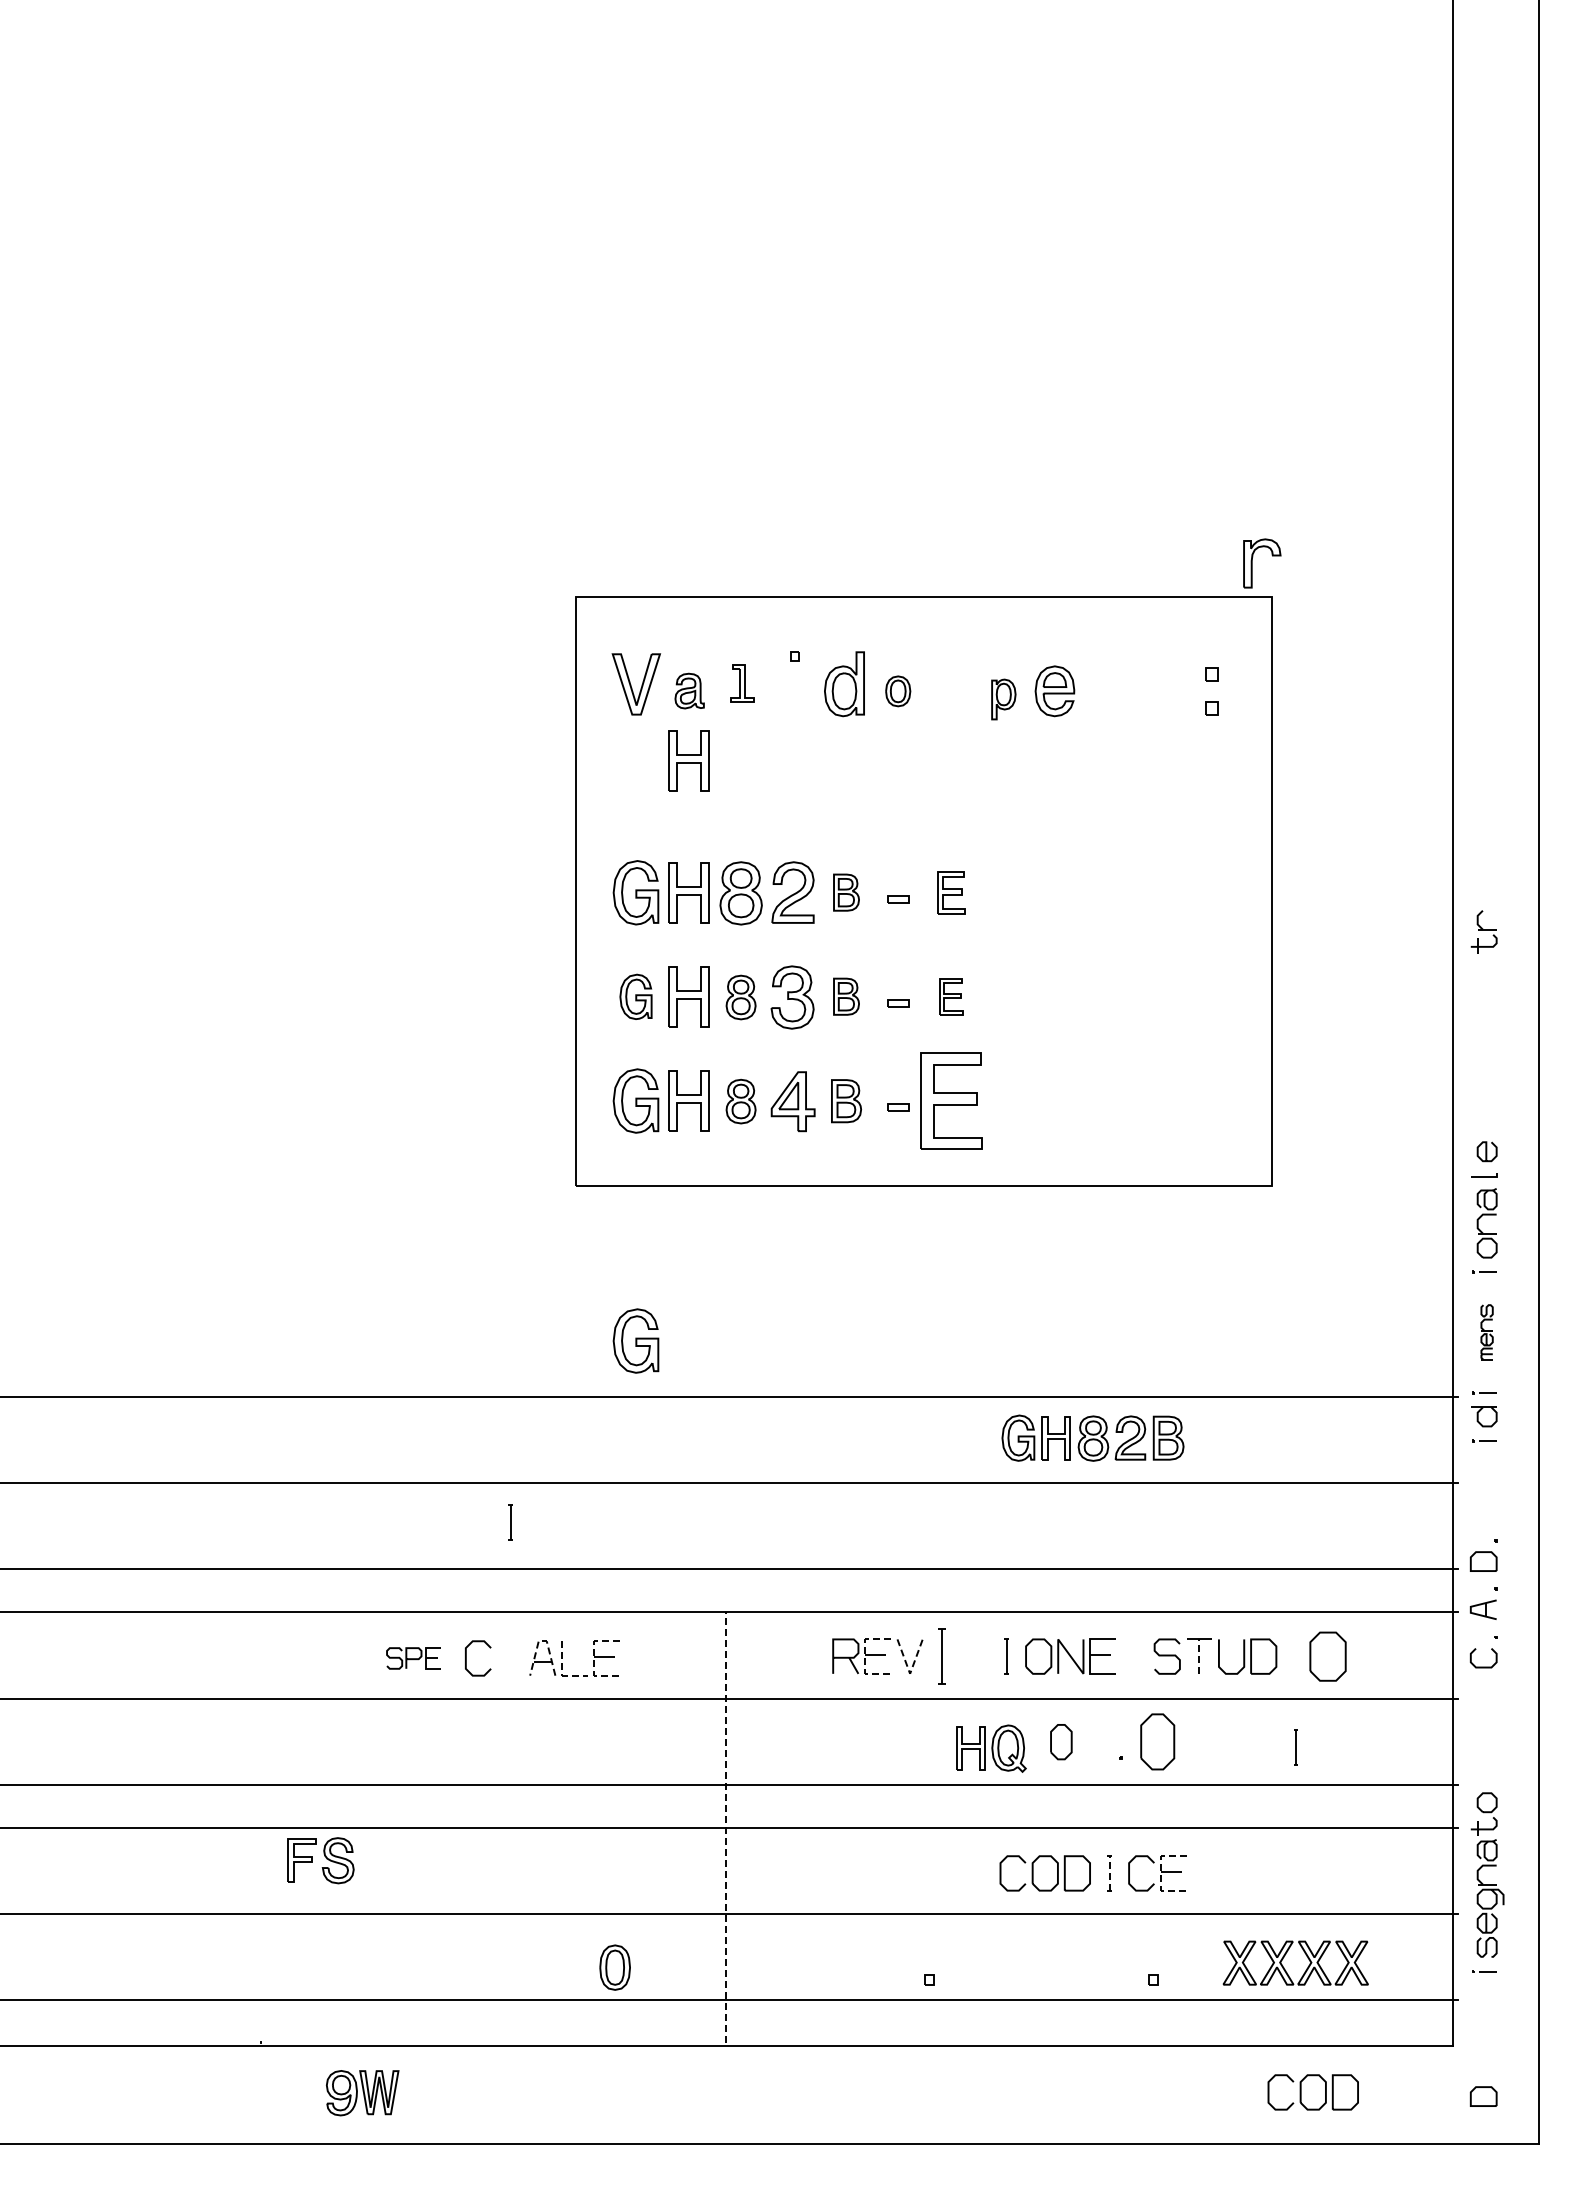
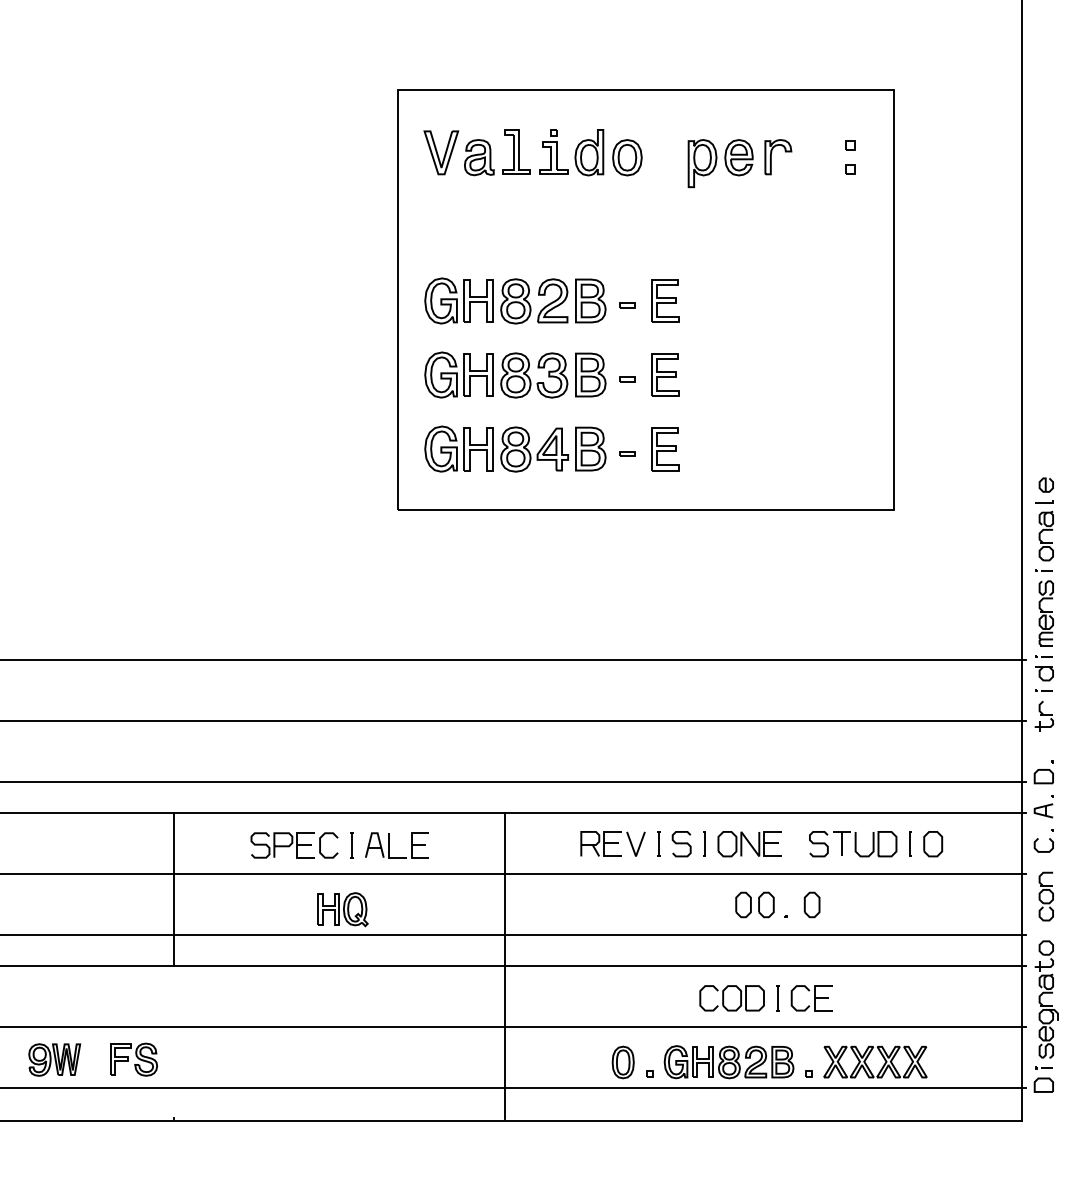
part: (1252, 563) -> (771, 157), moved
part: (742, 683) -> (516, 152), size x1.67
part: (689, 690) -> (479, 157), size x1.43
part: (898, 691) -> (627, 157), size x1.67
part: (795, 692) -> (554, 158), added
part: (1003, 699) -> (702, 163), size x1.67
part: (688, 760) -> (478, 206), removed
part: (846, 892) -> (590, 300), size x1.67
part: (950, 892) -> (664, 300), size x1.43
part: (1483, 931) -> (1043, 716), moved
part: (635, 996) -> (440, 374), size x1.43
part: (846, 996) -> (590, 374), size x1.67
part: (950, 996) -> (664, 374), size x1.67
part: (740, 997) -> (515, 375), size x1.43
part: (950, 1100) -> (664, 448), size x0.62
part: (740, 1101) -> (515, 449), size x1.43
part: (846, 1101) -> (590, 449), size x1.43
part: (1486, 1332) -> (1045, 613), size x1.67
part: (635, 1340) -> (440, 619), removed
part: (1092, 1437) -> (728, 1061), moved
part: (510, 1522) -> (351, 845), moved
line: (542, 1641) -> (374, 833), dashed -> solid
part: (942, 1656) -> (659, 844), size x0.62
curve: (973, 1656) -> (681, 844), added
line: (1199, 1656) -> (841, 844), dashed -> solid
part: (1327, 1656) -> (932, 844), size x0.71
line: (865, 1657) -> (604, 844), dashed -> solid
part: (413, 1658) -> (282, 845), size x1.67
line: (594, 1658) -> (411, 845), dashed -> solid
line: (562, 1671) -> (388, 854), dashed -> solid
line: (910, 1673) -> (636, 856), dashed -> solid
line: (260, 1719) -> (174, 888), added
part: (1486, 1729) -> (1045, 895), added
part: (1093, 1742) -> (766, 905), added
part: (1157, 1742) -> (811, 905), size x0.62
part: (1295, 1747) -> (910, 844), moved
part: (991, 1748) -> (343, 909), moved
line: (725, 1827) -> (504, 965), dashed -> solid
part: (320, 1860) -> (133, 1059), moved
line: (1109, 1872) -> (777, 997), dashed -> solid
line: (1161, 1873) -> (814, 998), dashed -> solid
part: (1286, 1954) -> (868, 1055), moved
part: (614, 1967) -> (622, 1062), moved
part: (1312, 2092) -> (922, 1154), removed
part: (362, 2093) -> (54, 1060), moved
part: (1483, 2096) -> (1043, 1085), moved

